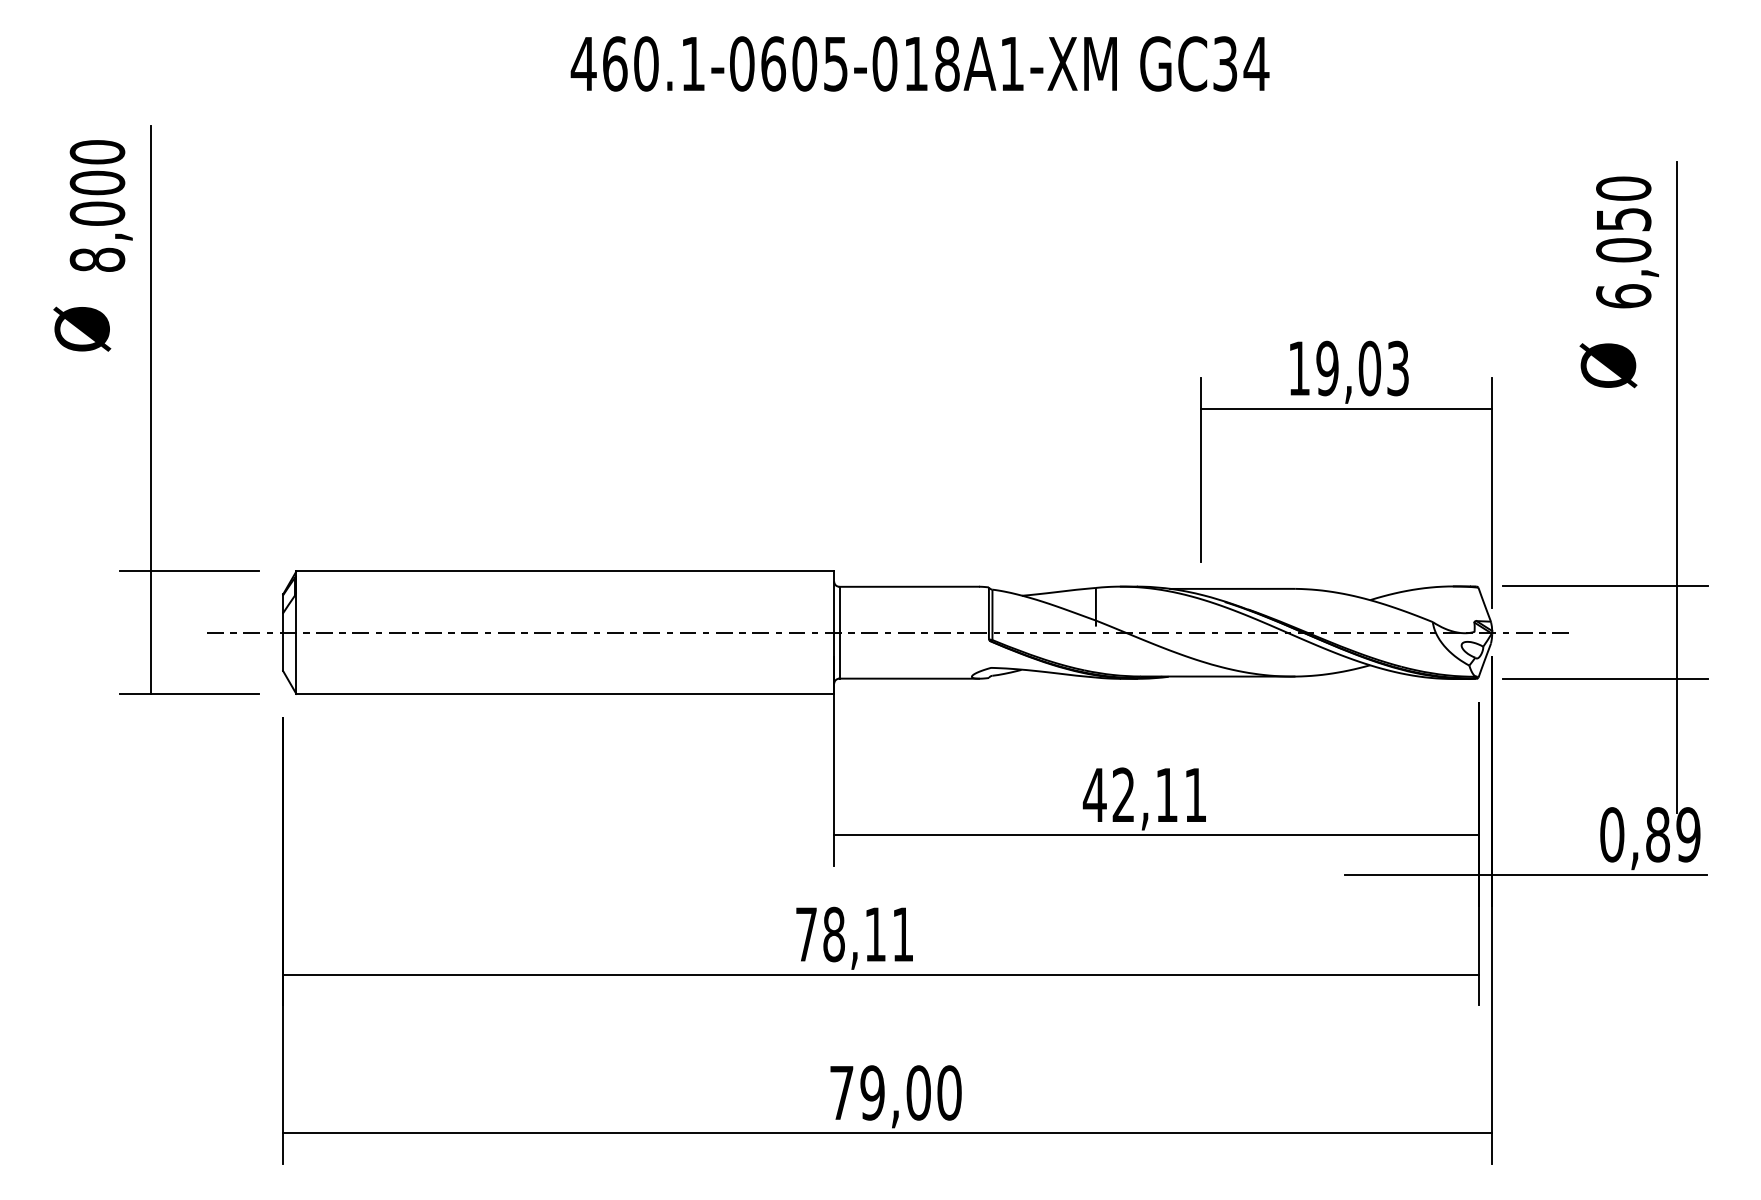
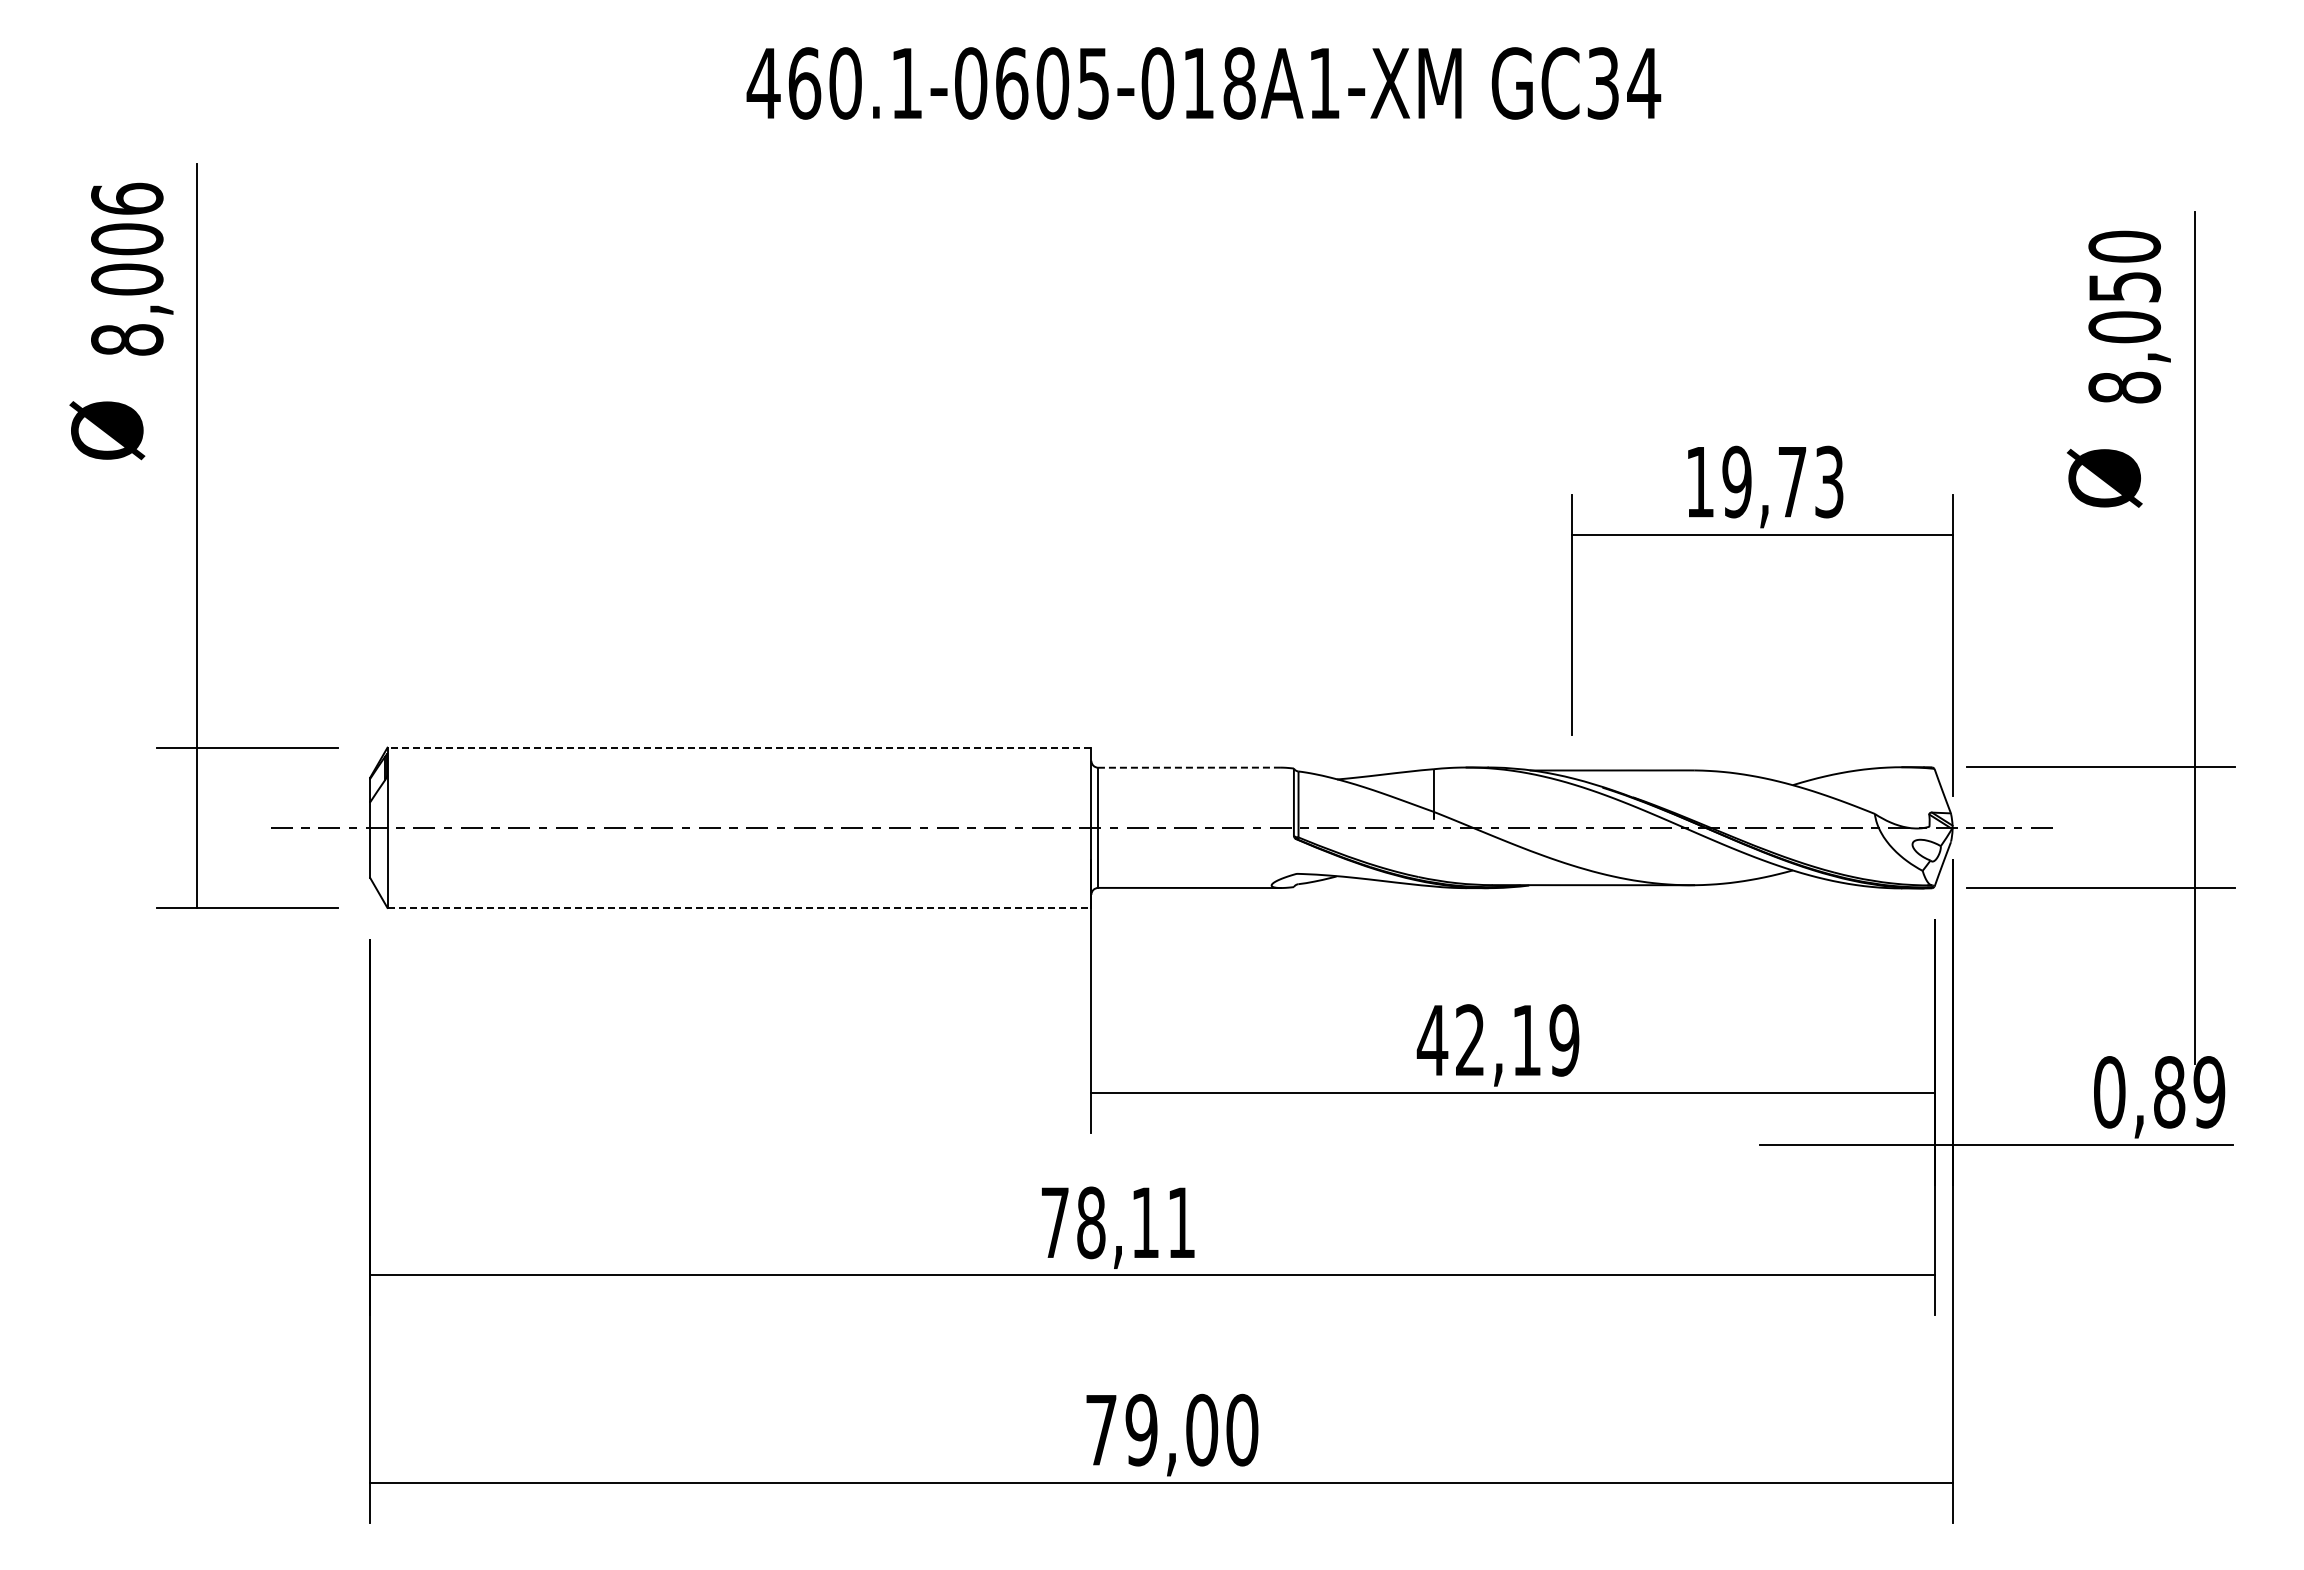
text: (97, 151) -> (127, 198), 8,000 -> 8,006
text: (1623, 296) -> (2124, 387), 6,050 -> 8,050
text: (1369, 368) -> (1792, 481), 19,03 -> 19,73
line: (565, 571) -> (739, 747), solid -> dashed
line: (909, 586) -> (1189, 767), solid -> dashed
line: (565, 693) -> (739, 907), solid -> dashed
text: (1195, 795) -> (1564, 1040), 42,11 -> 42,19

